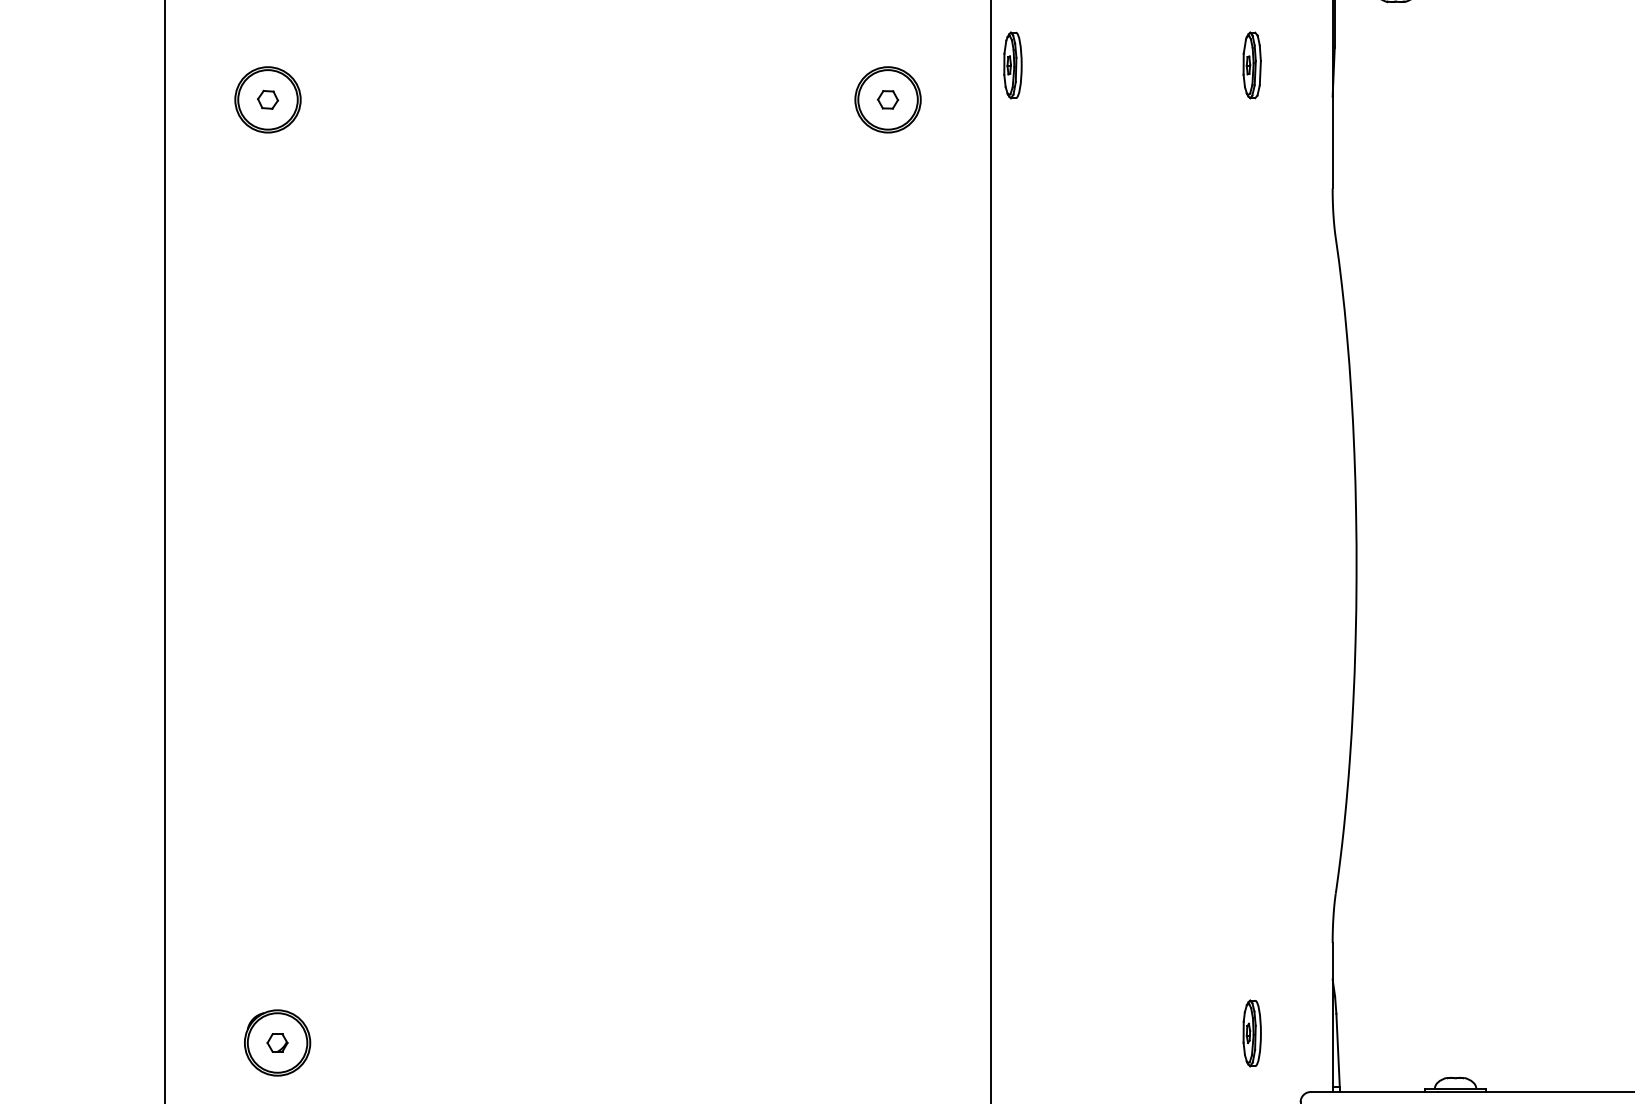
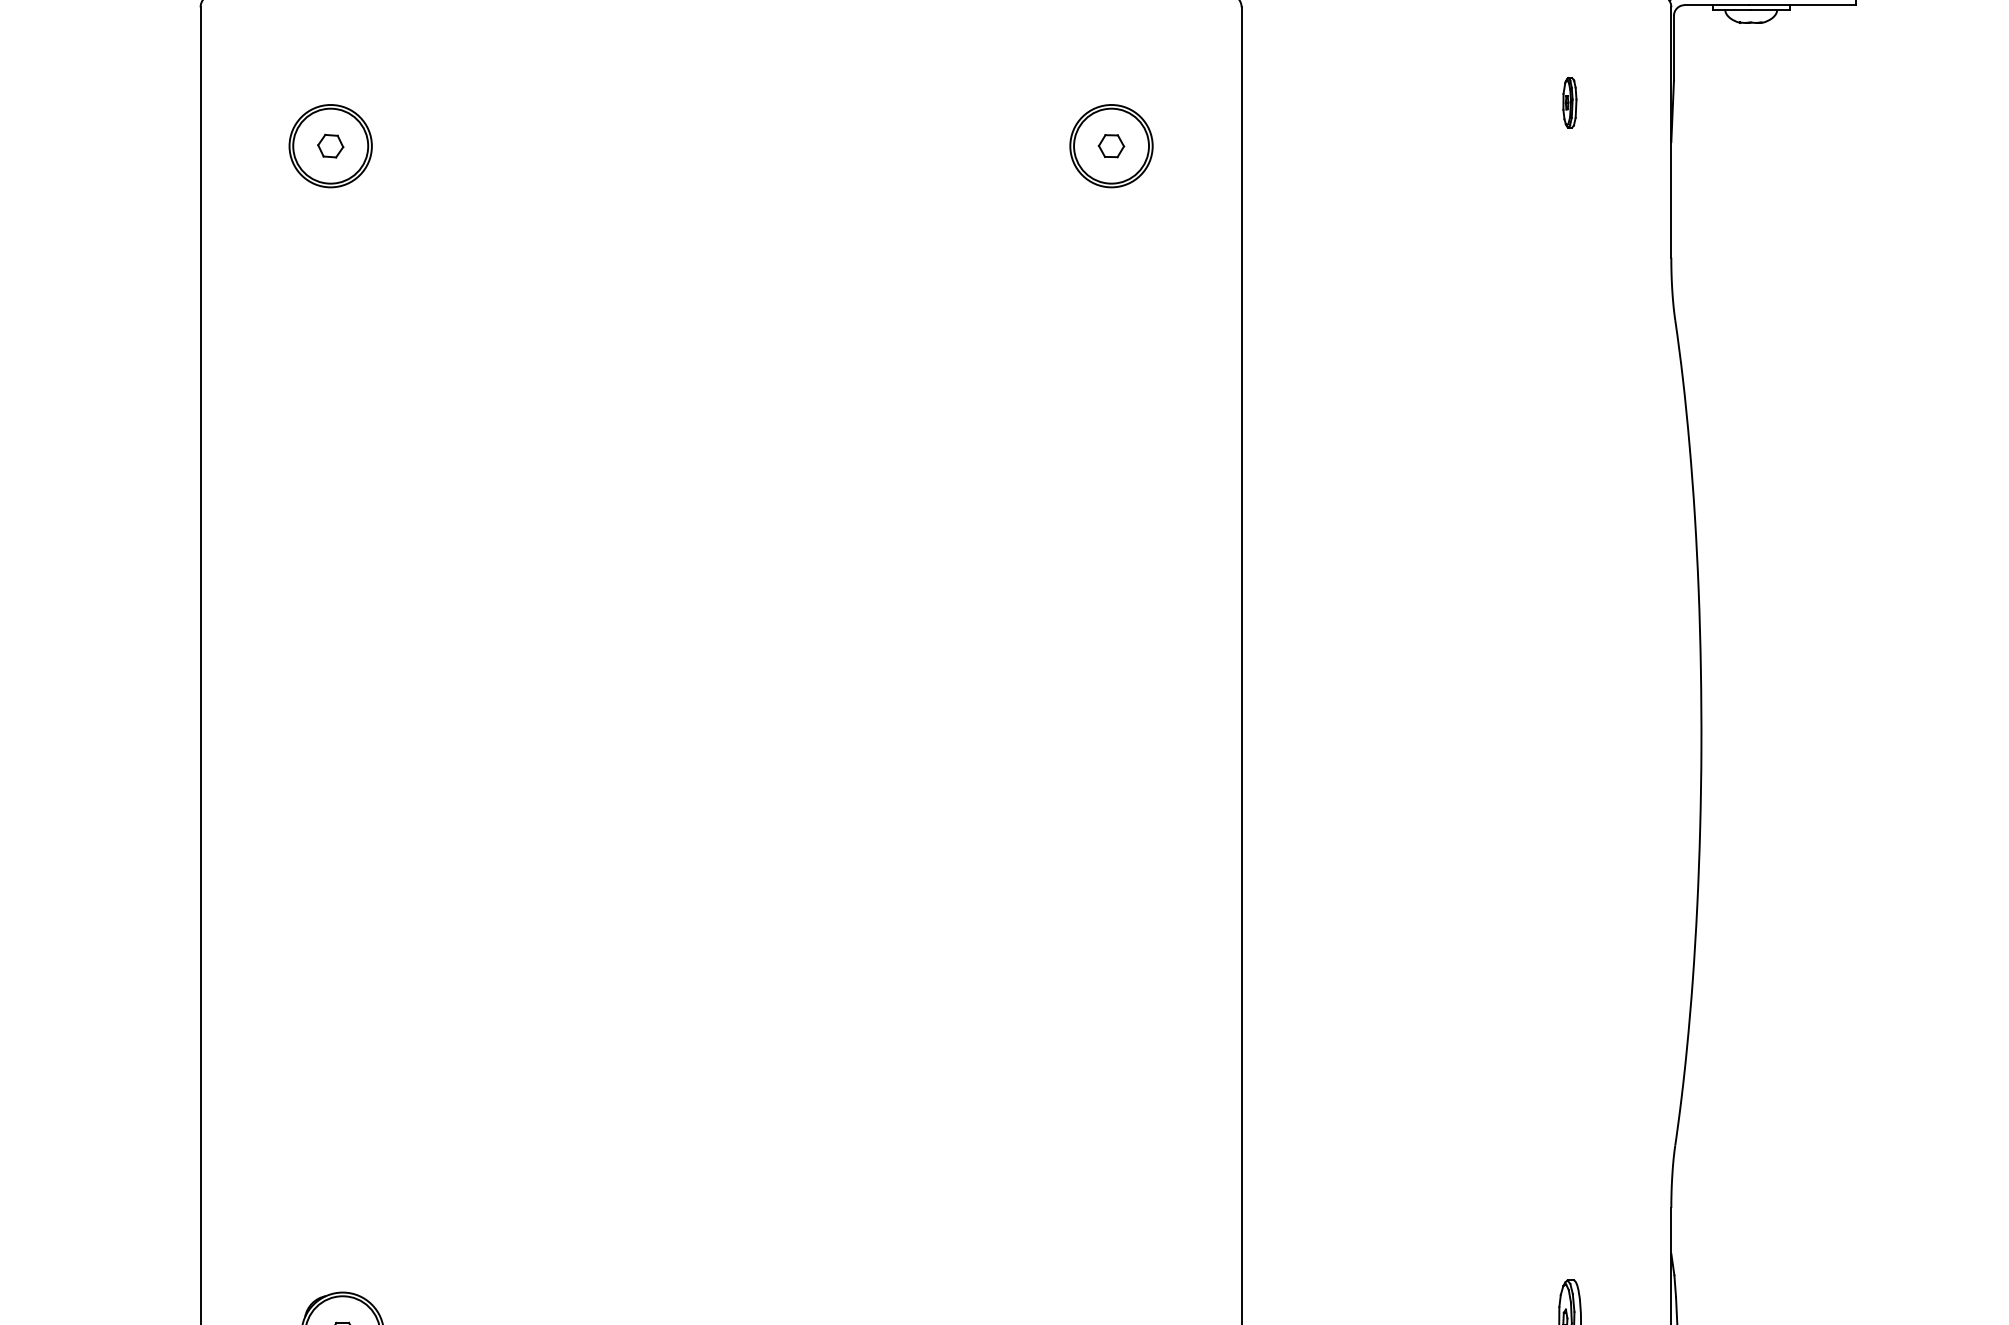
part: (1012, 65) -> (1268, 102), removed
part: (1251, 65) -> (1569, 102), size x0.6

